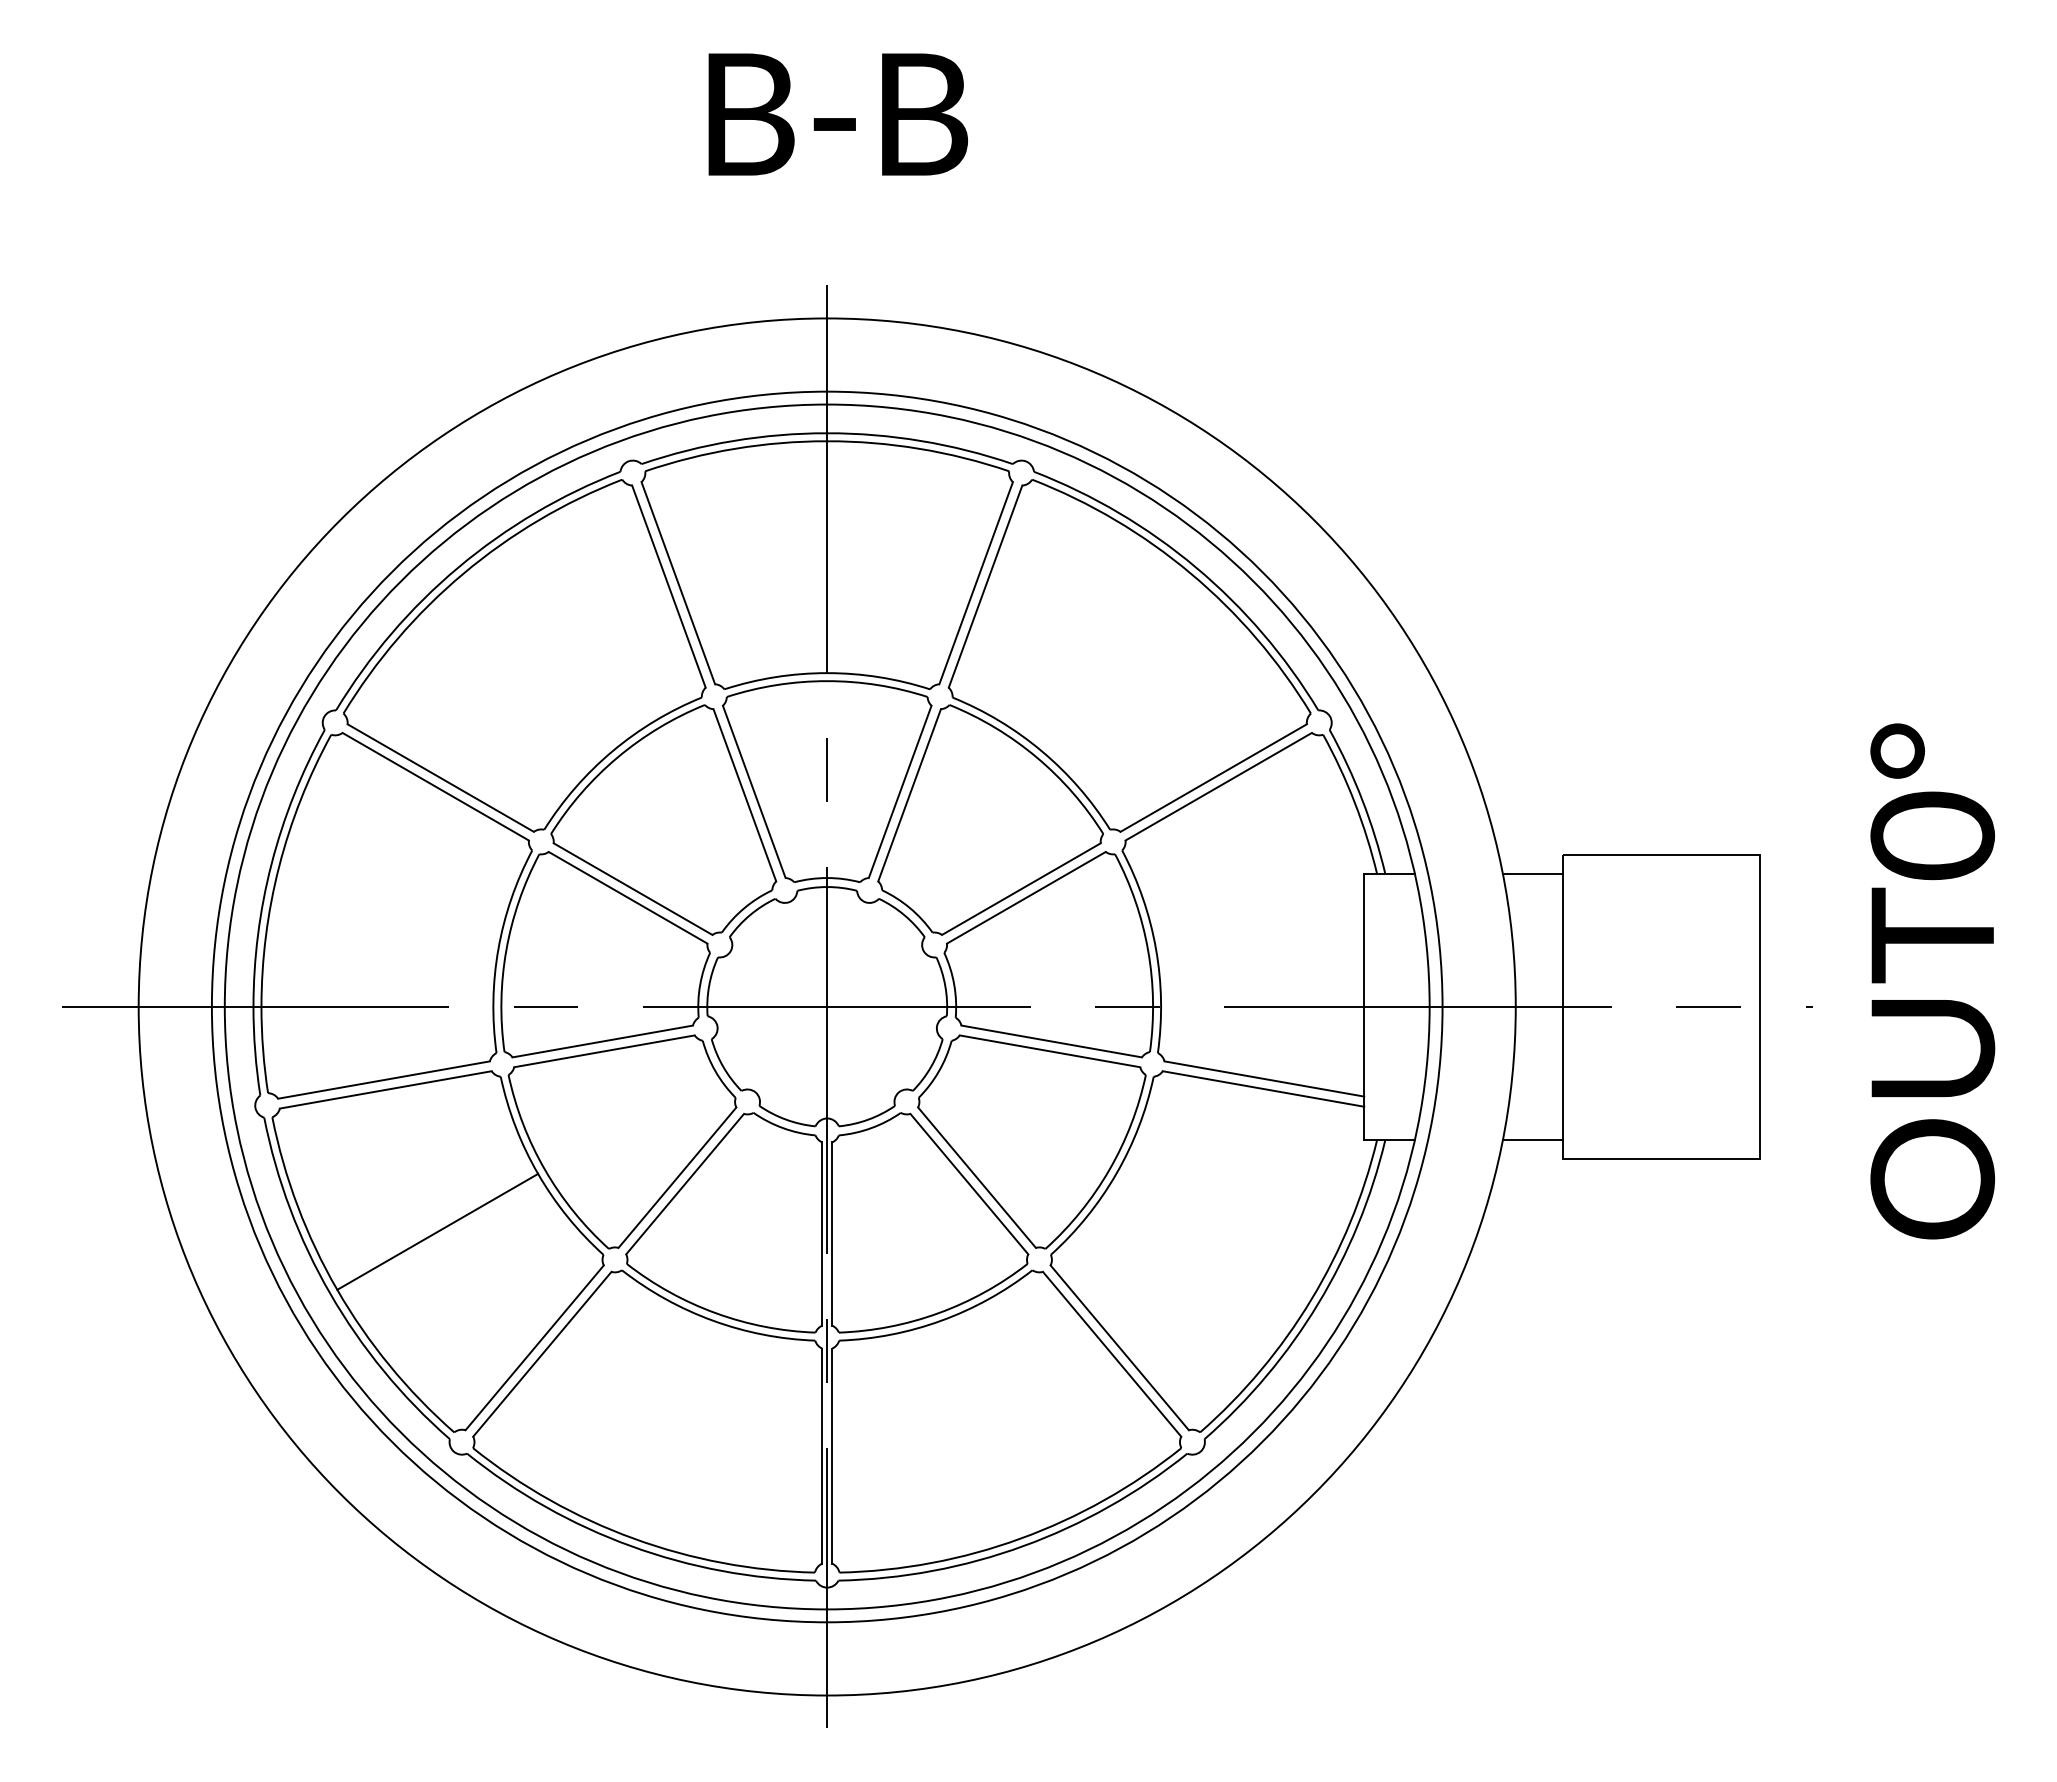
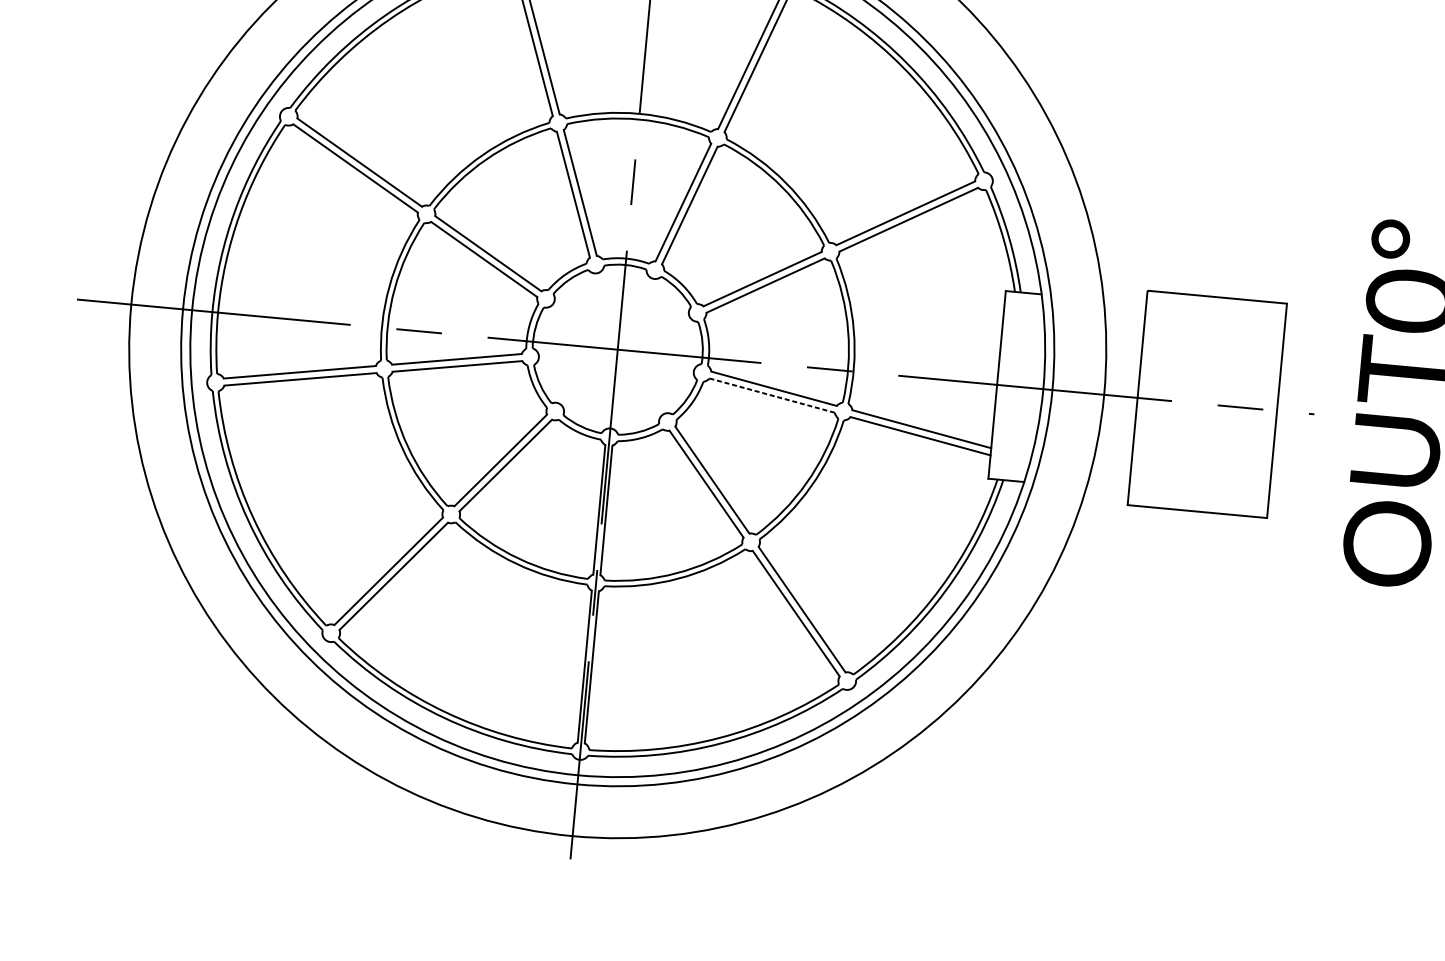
line: (1532, 874) -> (1124, 302), removed
line: (1049, 1051) -> (771, 395), solid -> dashed
line: (1532, 1139) -> (1107, 489), removed
line: (437, 1231) -> (327, 482), removed

